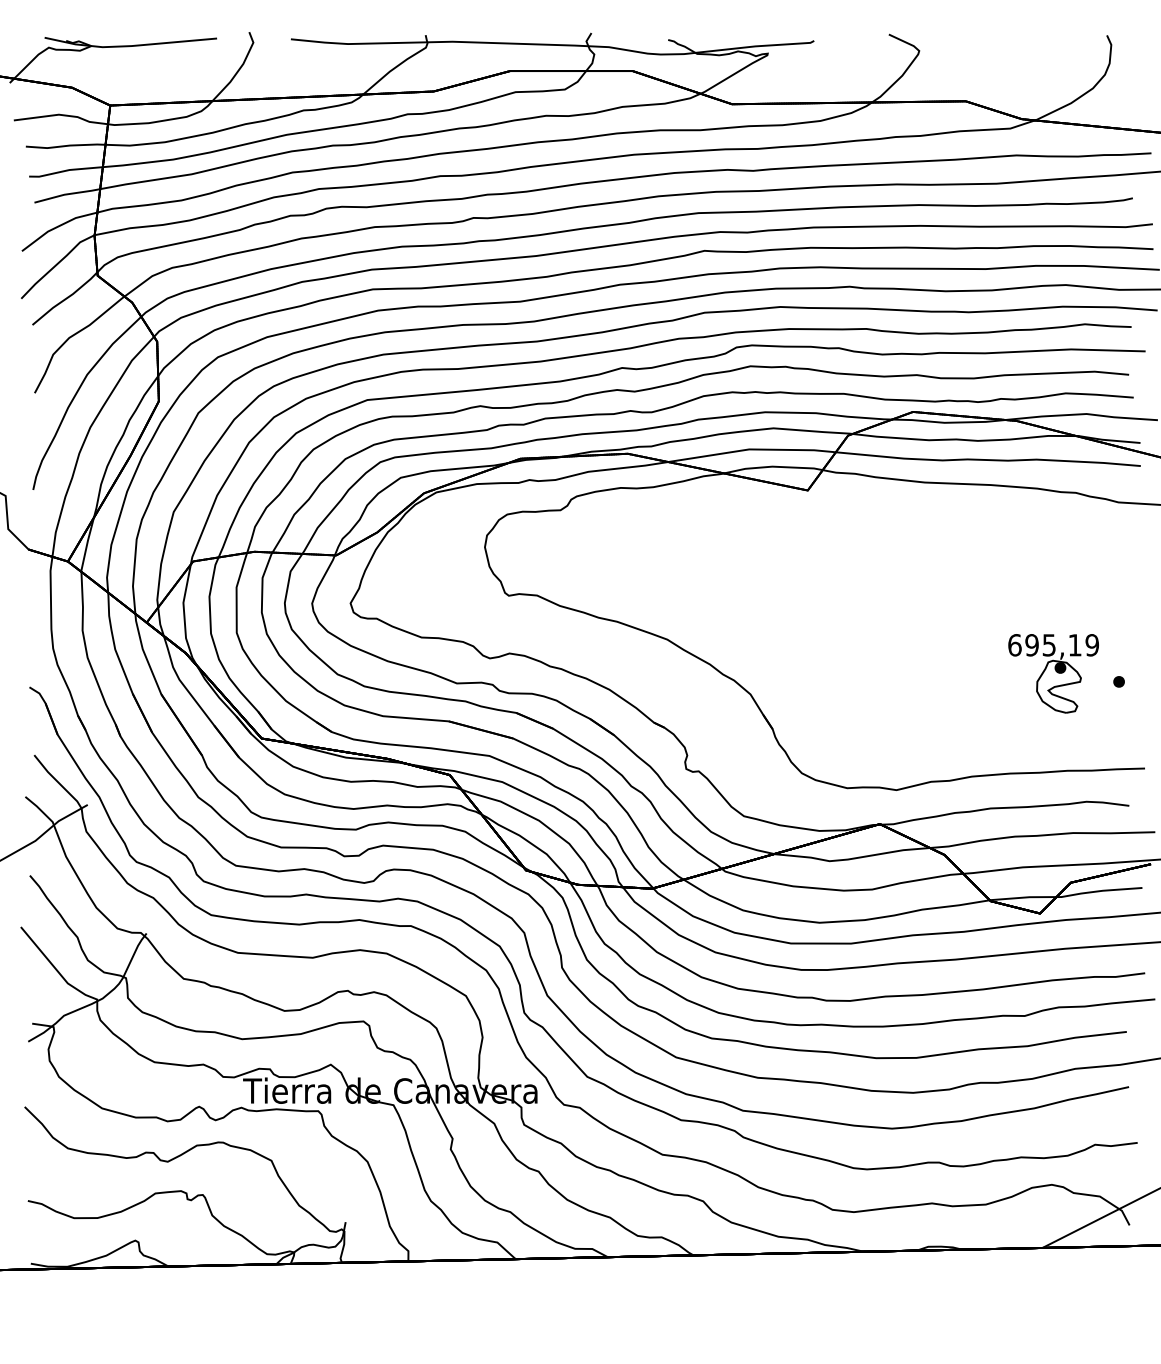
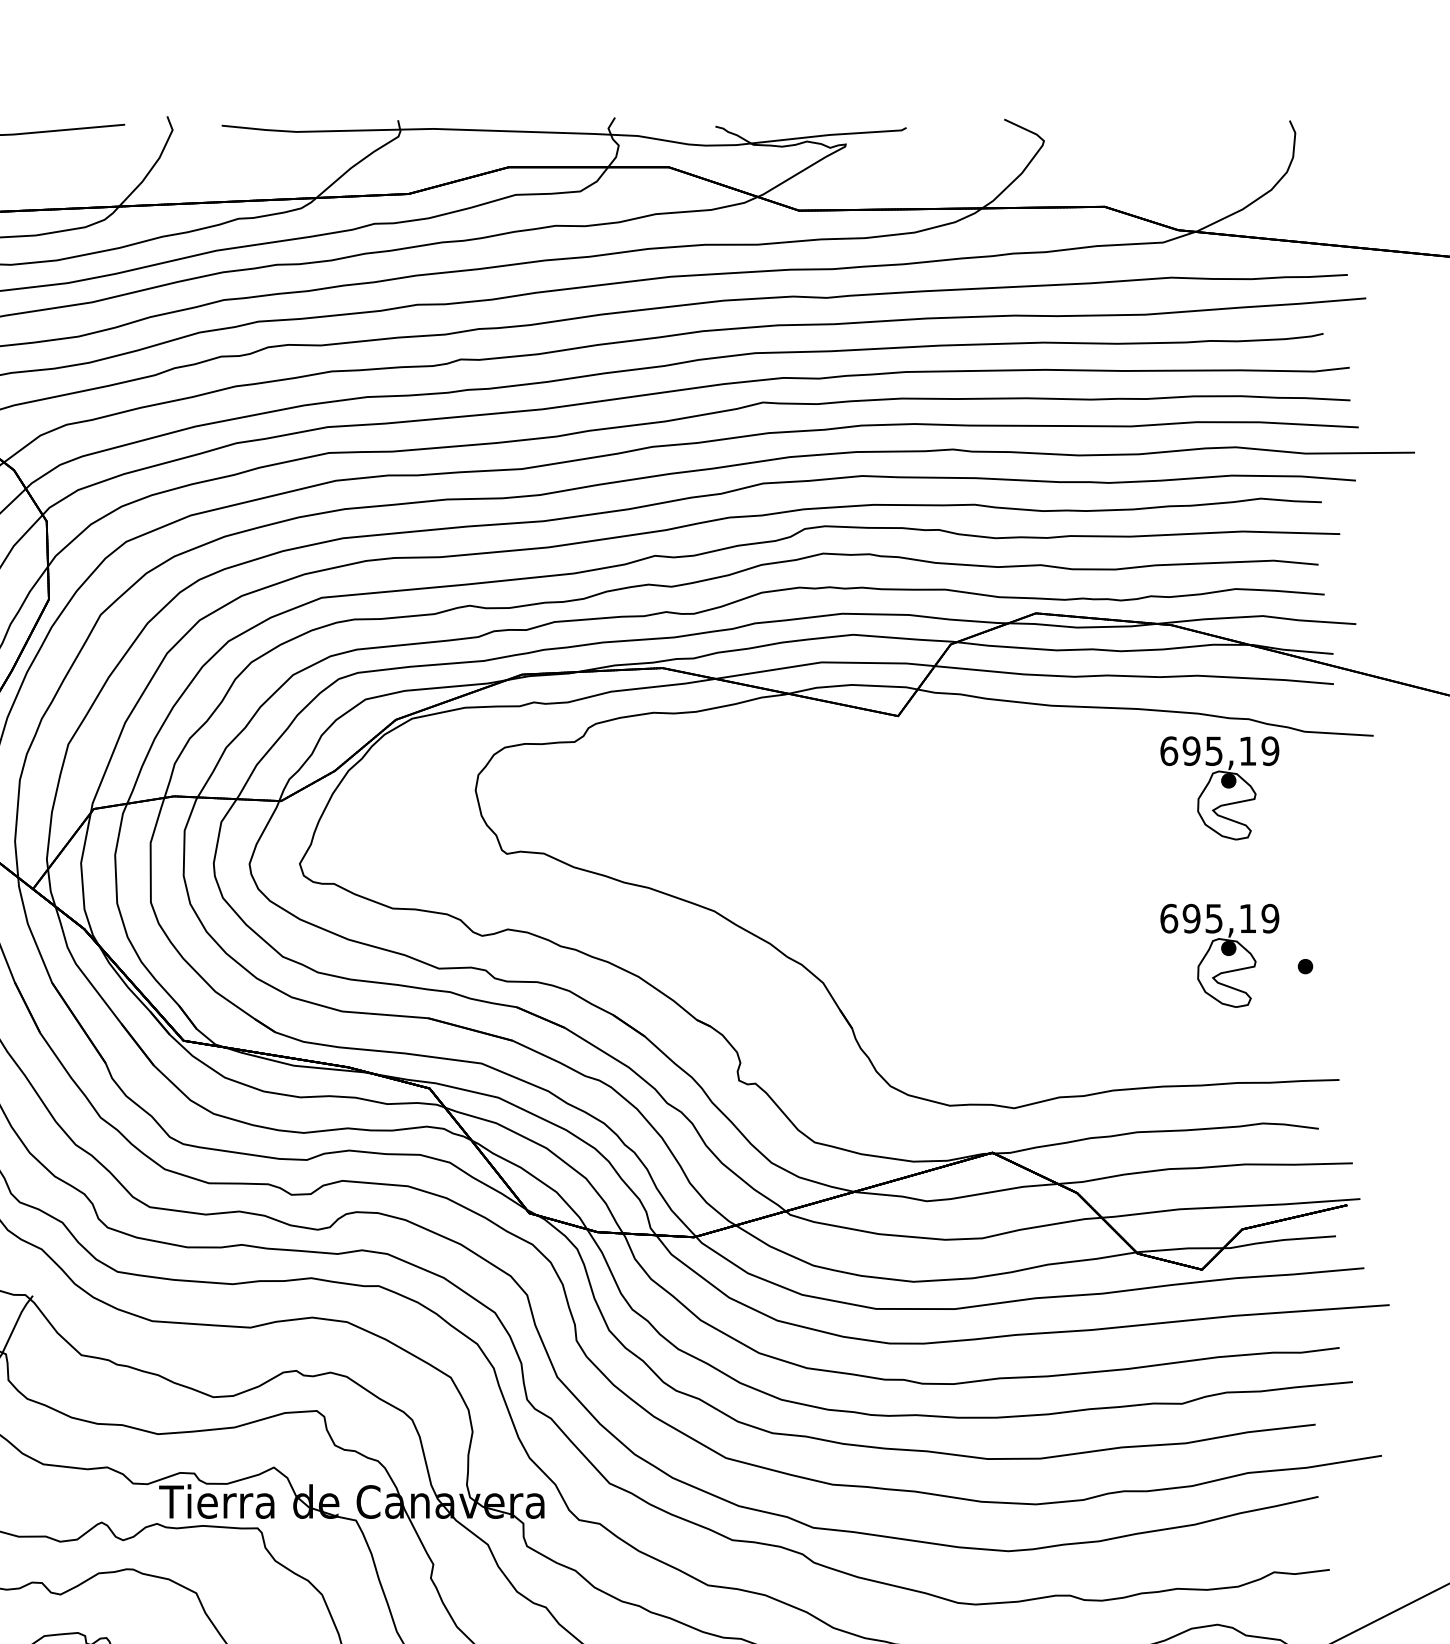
part: (1053, 545) -> (1219, 788), added

